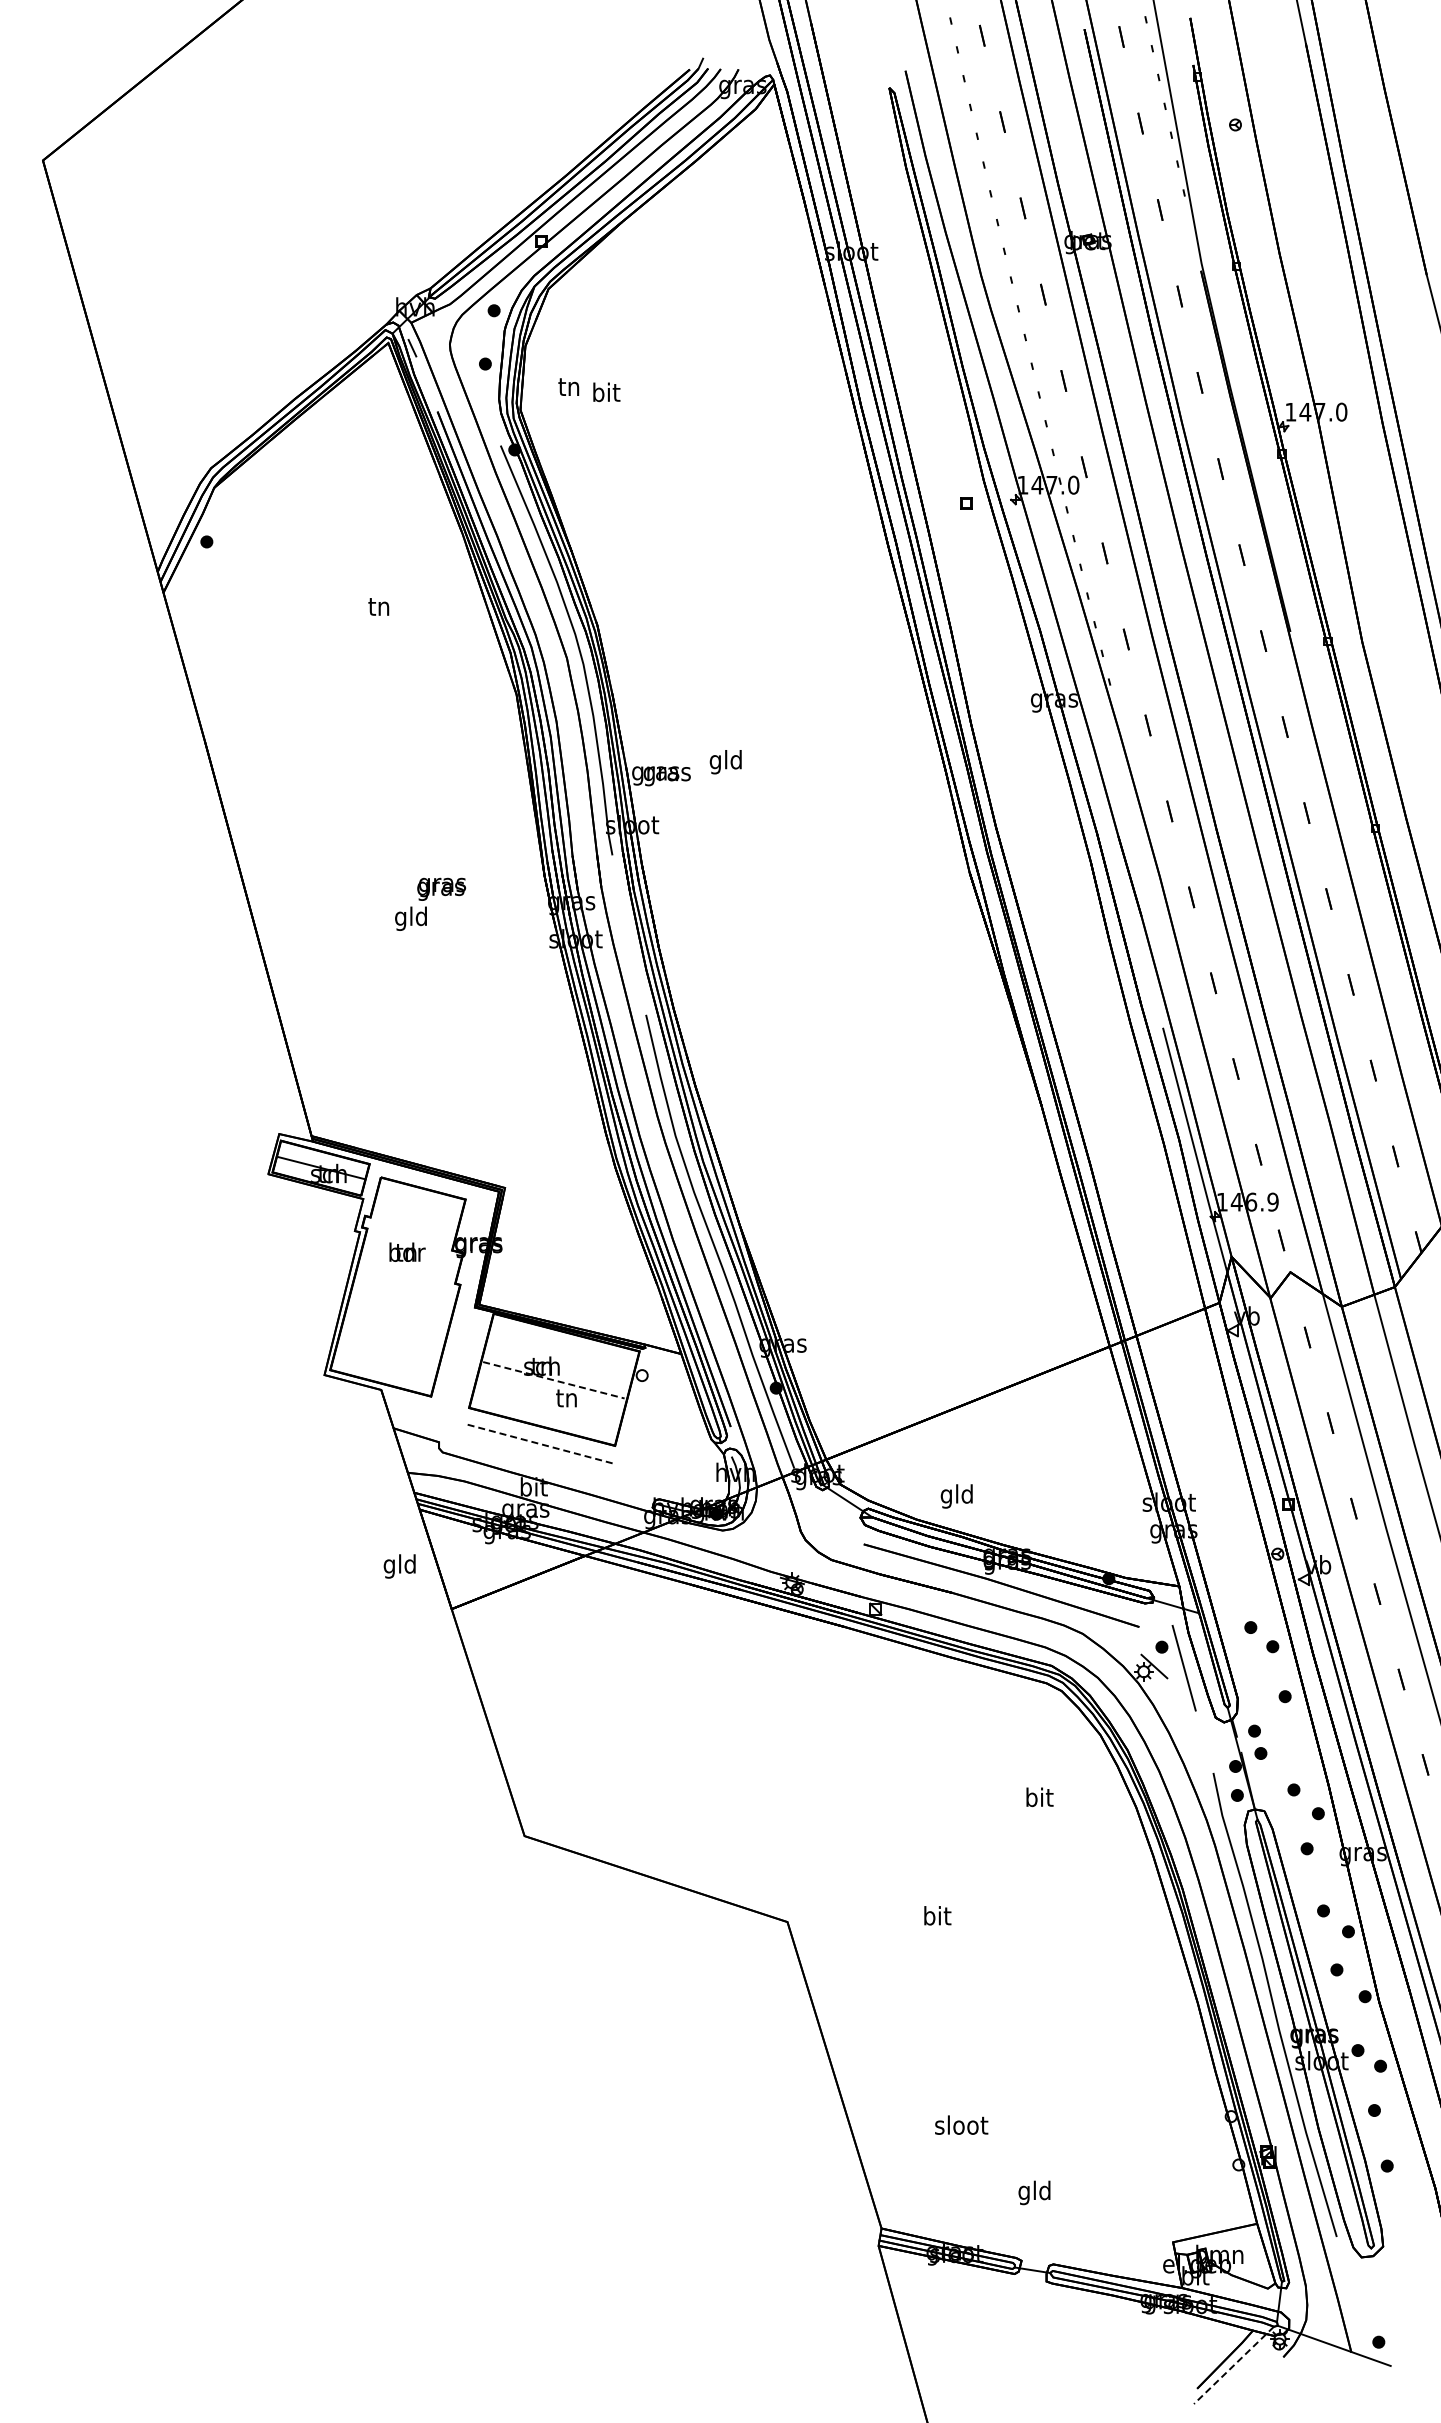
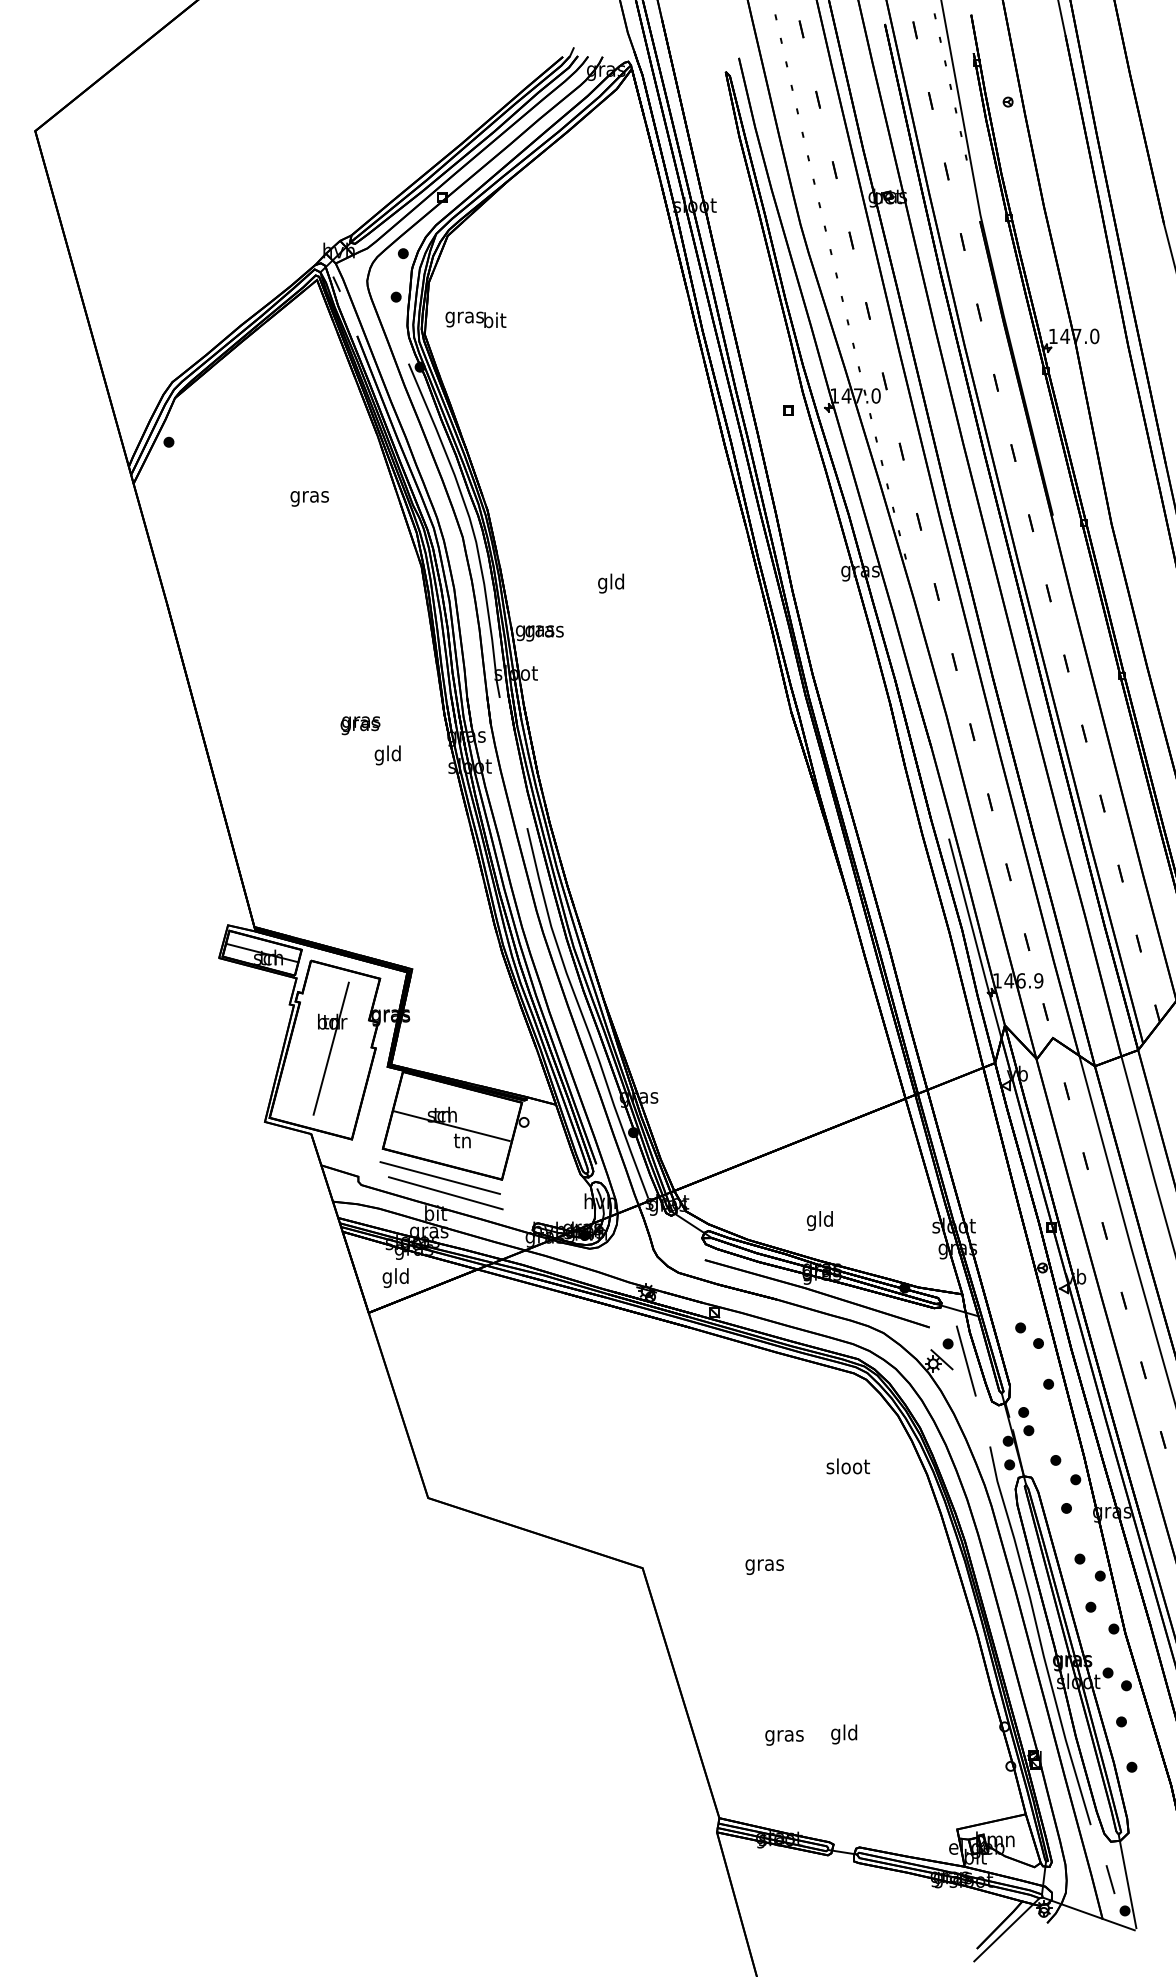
text: (568, 389) -> (463, 317), tn -> gras
text: (378, 609) -> (308, 497), tn -> gras
text: (725, 762) -> (610, 583), moved
text: (410, 918) -> (387, 755), moved
line: (405, 1285) -> (331, 1048), added
line: (554, 1380) -> (452, 1126), dashed -> solid
line: (539, 1443) -> (440, 1177), dashed -> solid
line: (545, 1462) -> (445, 1193), added
text: (956, 1496) -> (819, 1221), moved
text: (399, 1566) -> (395, 1278), moved
text: (1039, 1797) -> (848, 1466), bit -> sloot
text: (936, 1918) -> (764, 1565), bit -> gras
text: (961, 2127) -> (784, 1735), sloot -> gras
text: (1034, 2192) -> (844, 1734), moved
line: (1360, 2303) -> (1110, 1879), added
line: (1381, 2305) -> (1127, 1880), added
line: (1234, 2365) -> (1007, 1929), dashed -> solid

